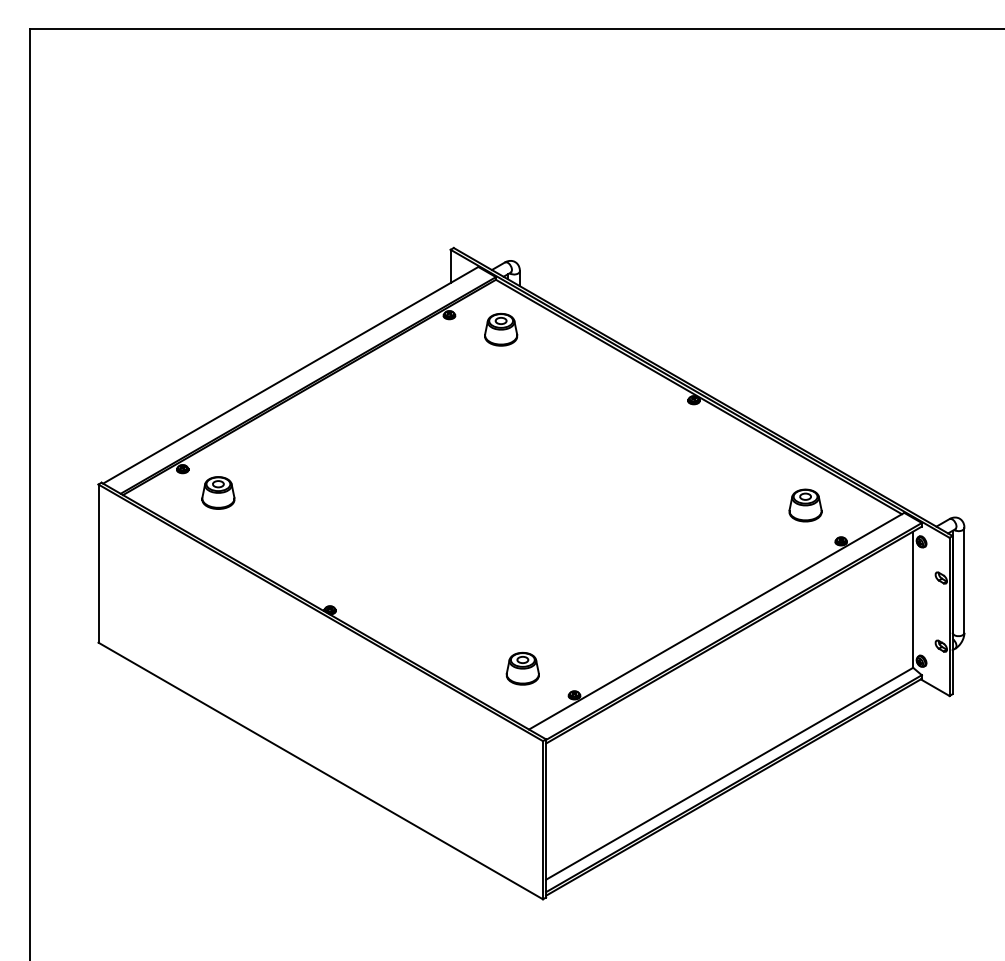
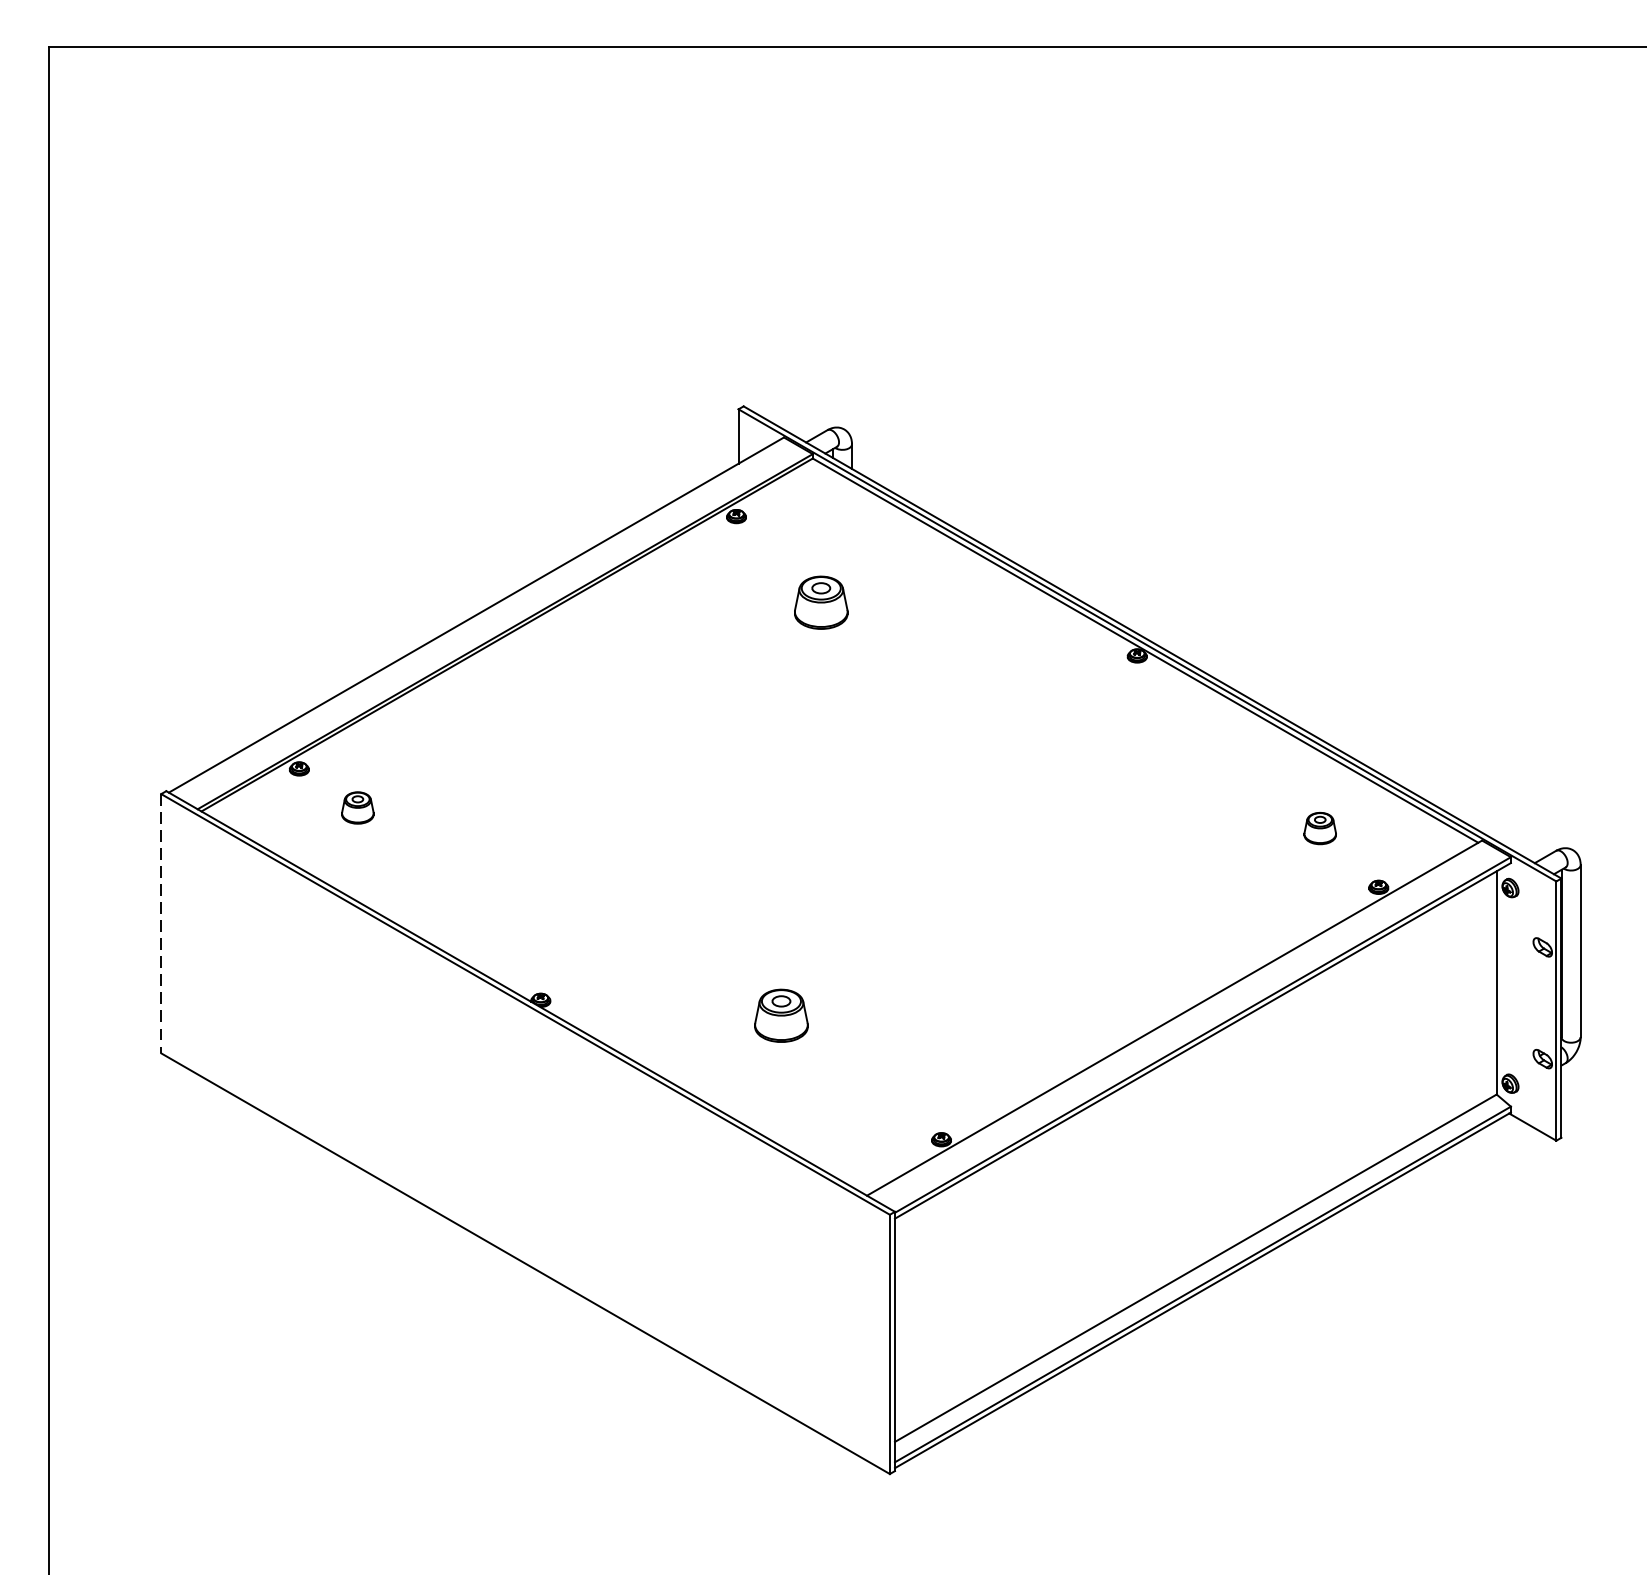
part: (501, 329) -> (821, 602), moved
part: (218, 492) -> (357, 807), size x0.6
part: (805, 505) -> (1320, 828), size x0.6
line: (98, 564) -> (161, 925), solid -> dashed
part: (522, 668) -> (780, 1015), moved

